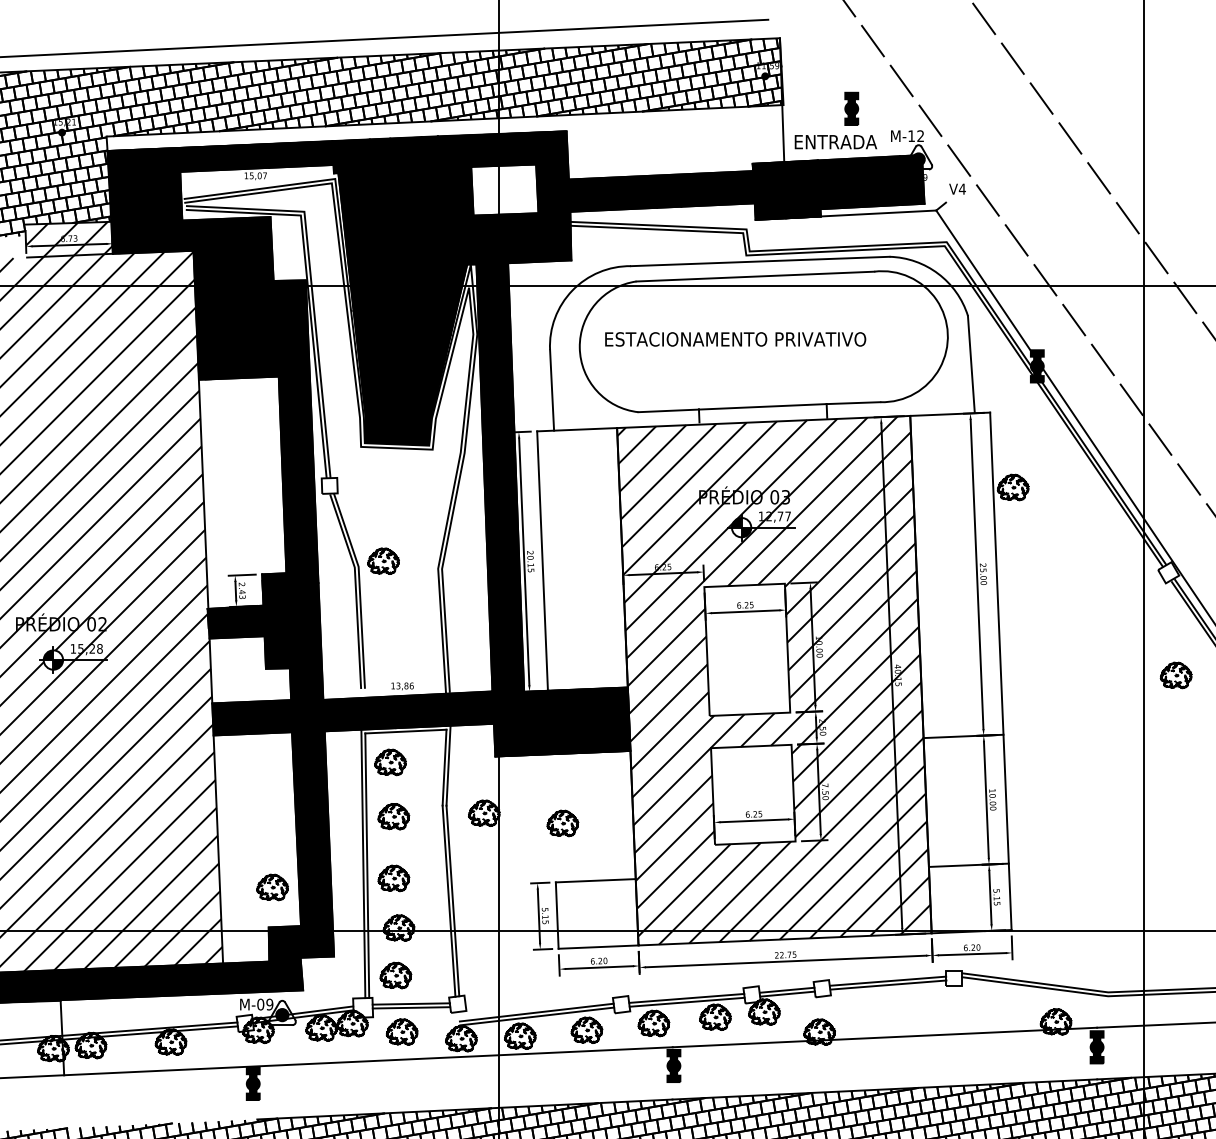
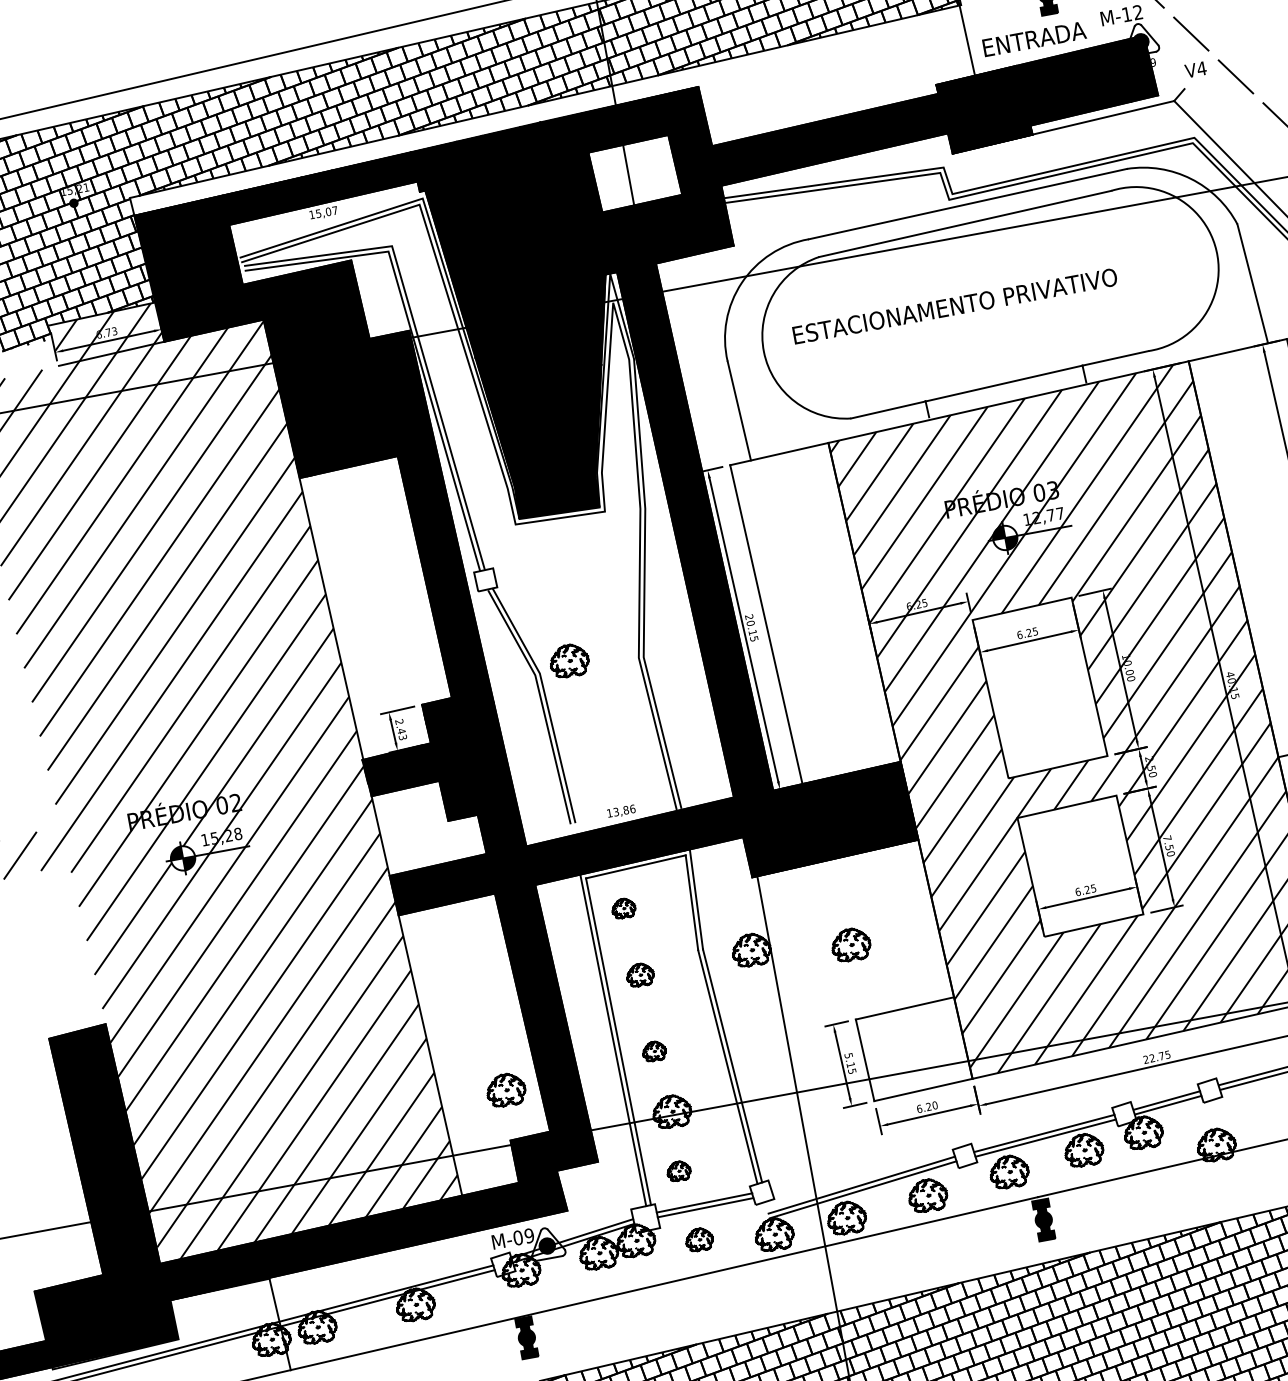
part: (390, 762) -> (623, 908), size x0.6
part: (393, 816) -> (639, 974), size x0.7
part: (393, 878) -> (653, 1051), size x0.6
part: (395, 975) -> (678, 1171), size x0.6
part: (401, 1031) -> (698, 1239), size x0.7

